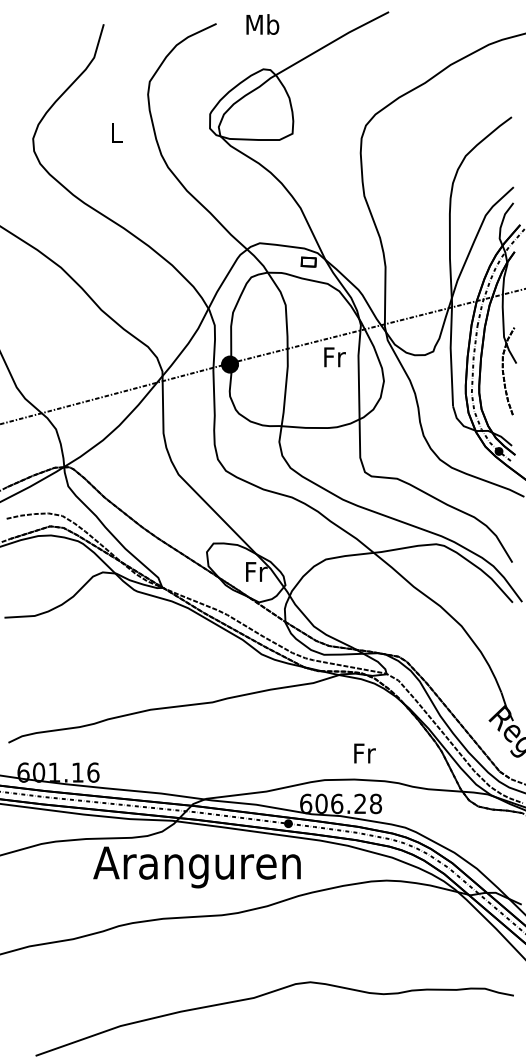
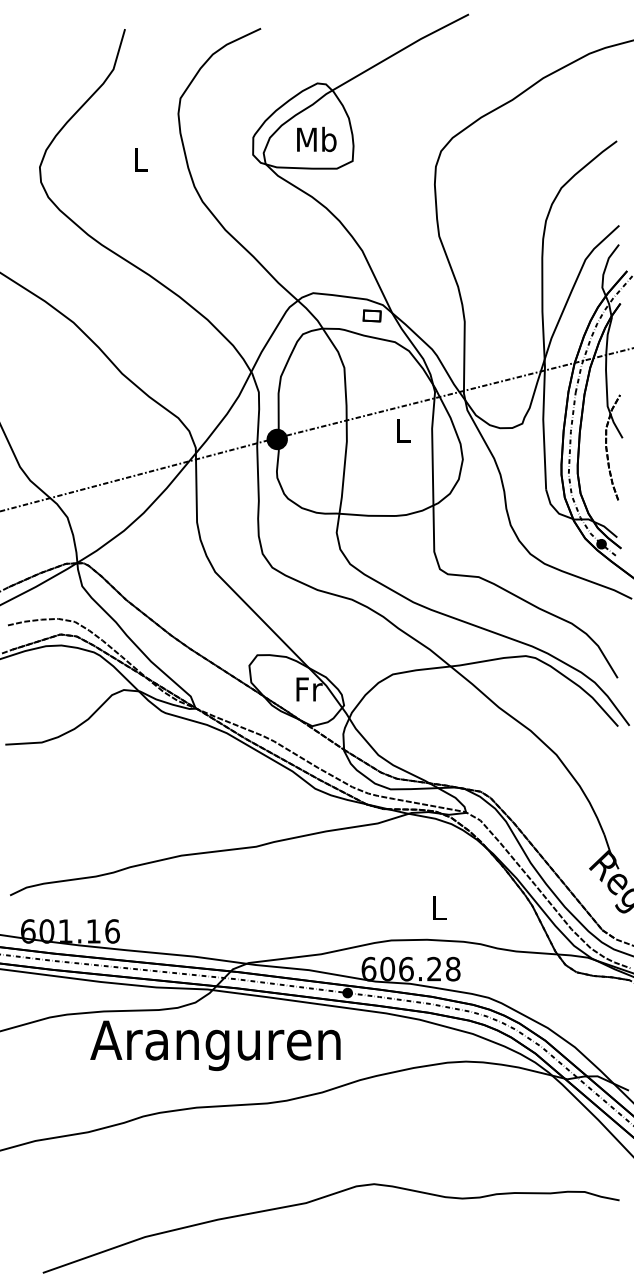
text: (262, 24) -> (316, 139), moved
text: (334, 357) -> (403, 430), Fr -> L
text: (365, 753) -> (440, 908), Fr -> L
text: (197, 867) -> (215, 1045), moved

